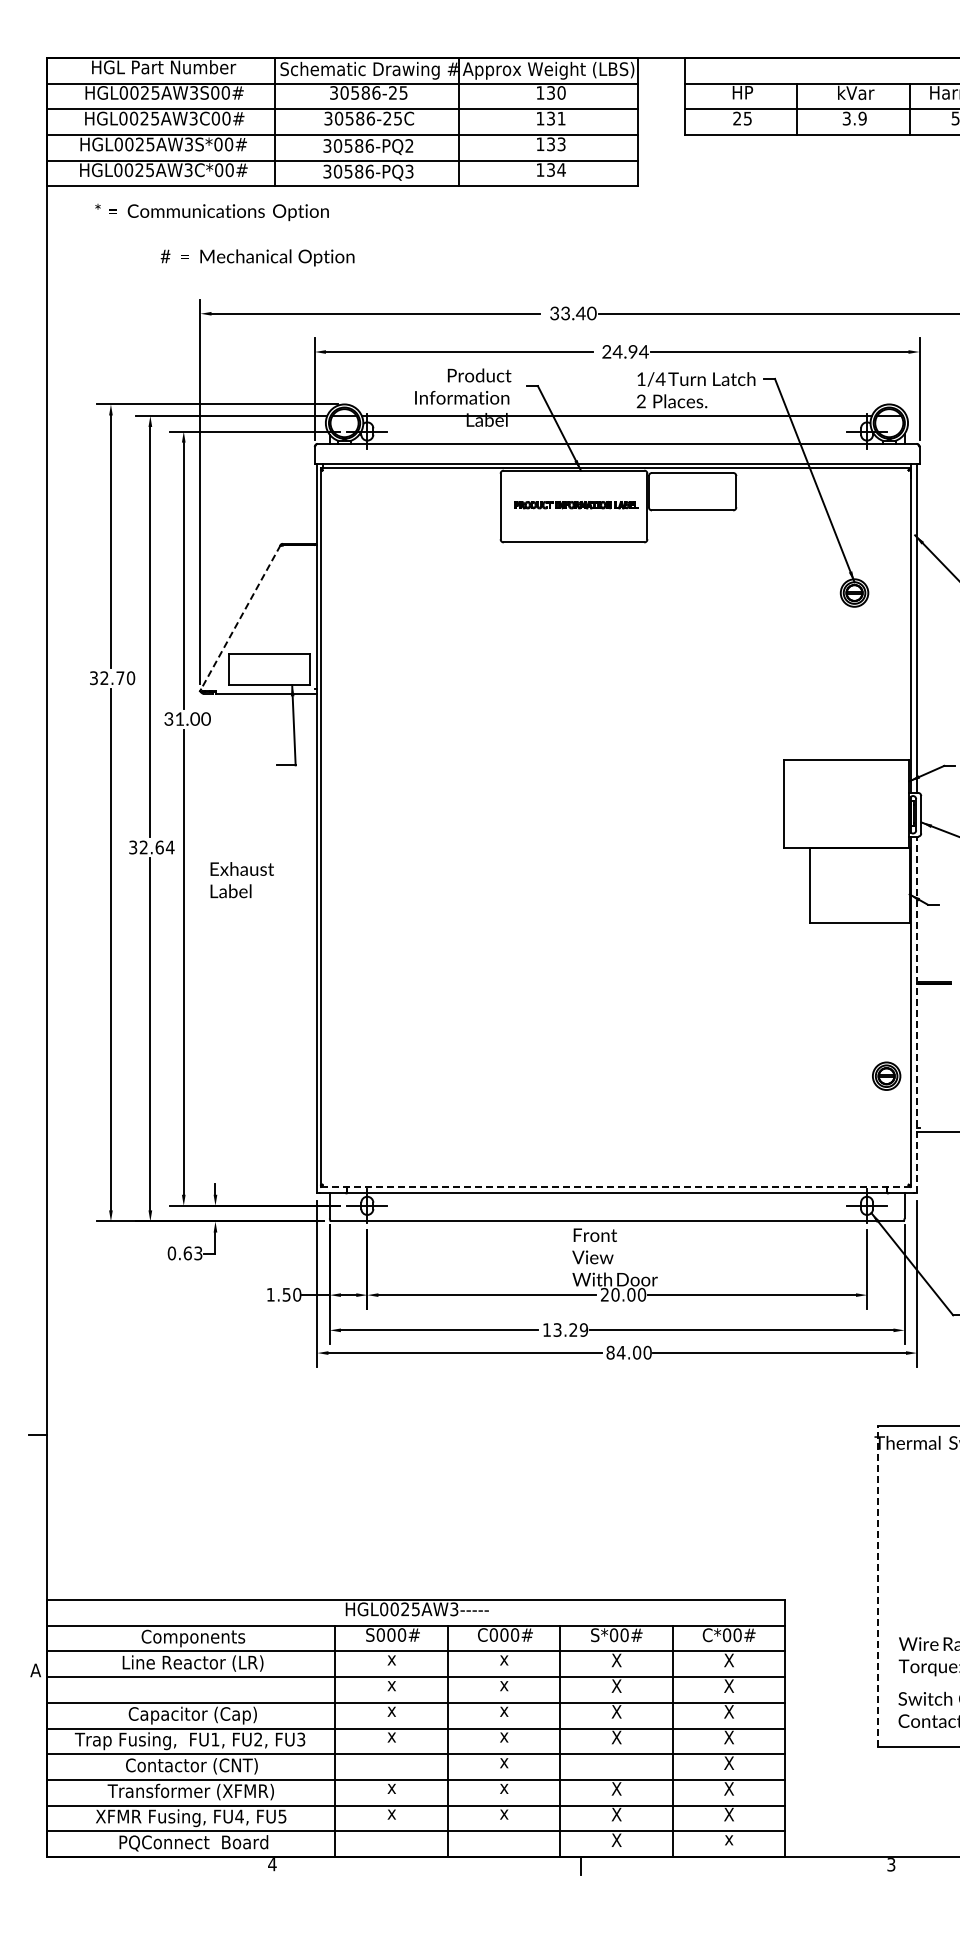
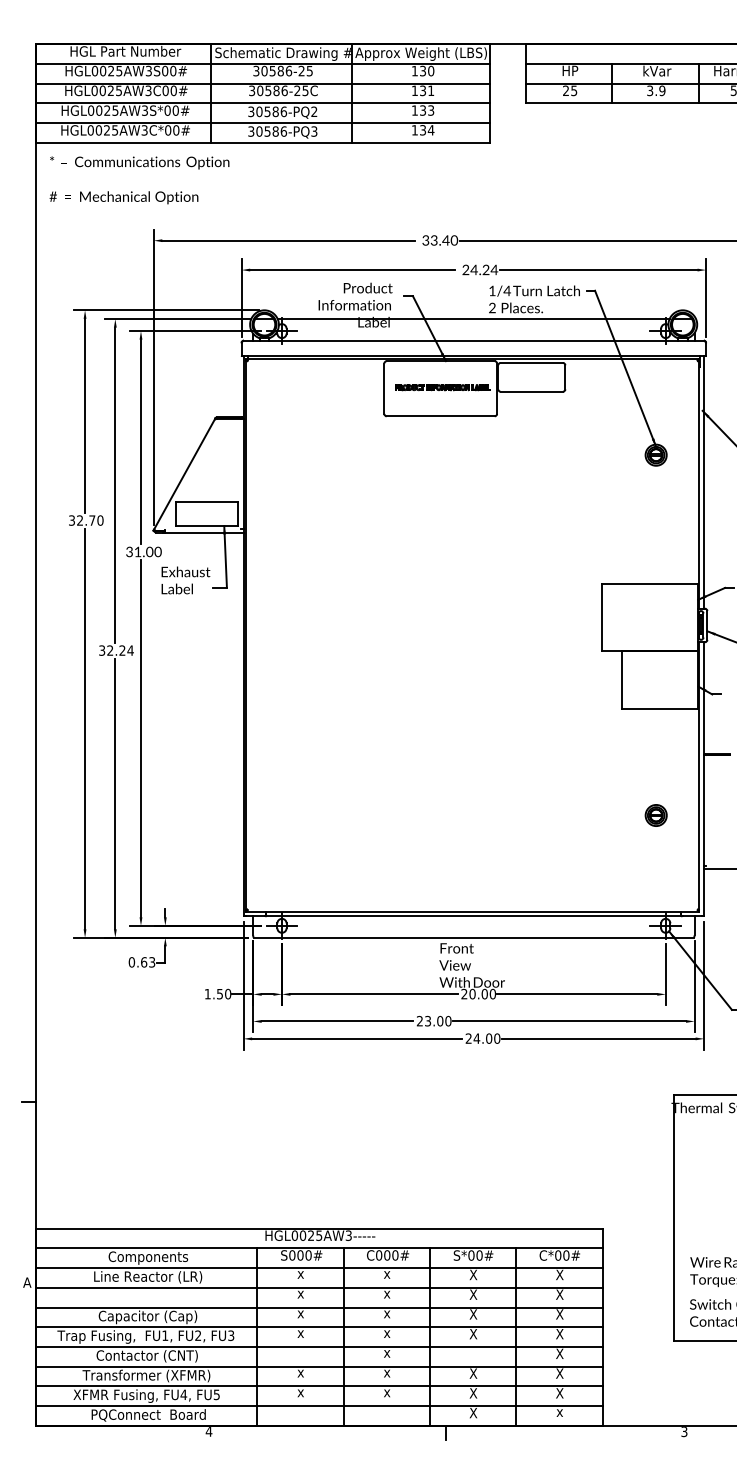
text: (211, 212) -> (139, 162), moved
text: (257, 257) -> (123, 197), moved
text: (632, 352) -> (485, 270), 24.94 -> 24.24
line: (240, 617) -> (184, 473), dashed -> solid
text: (159, 847) -> (122, 650), 32.64 -> 32.24
text: (241, 880) -> (185, 580), moved
line: (917, 1014) -> (704, 778), dashed -> solid
part: (886, 1075) -> (656, 814), moved
line: (615, 1187) -> (472, 911), dashed -> solid
text: (565, 1329) -> (434, 1020), 13.29 -> 23.00
text: (610, 1352) -> (468, 1038), 84.00 -> 24.00
line: (877, 1586) -> (673, 1218), dashed -> solid

